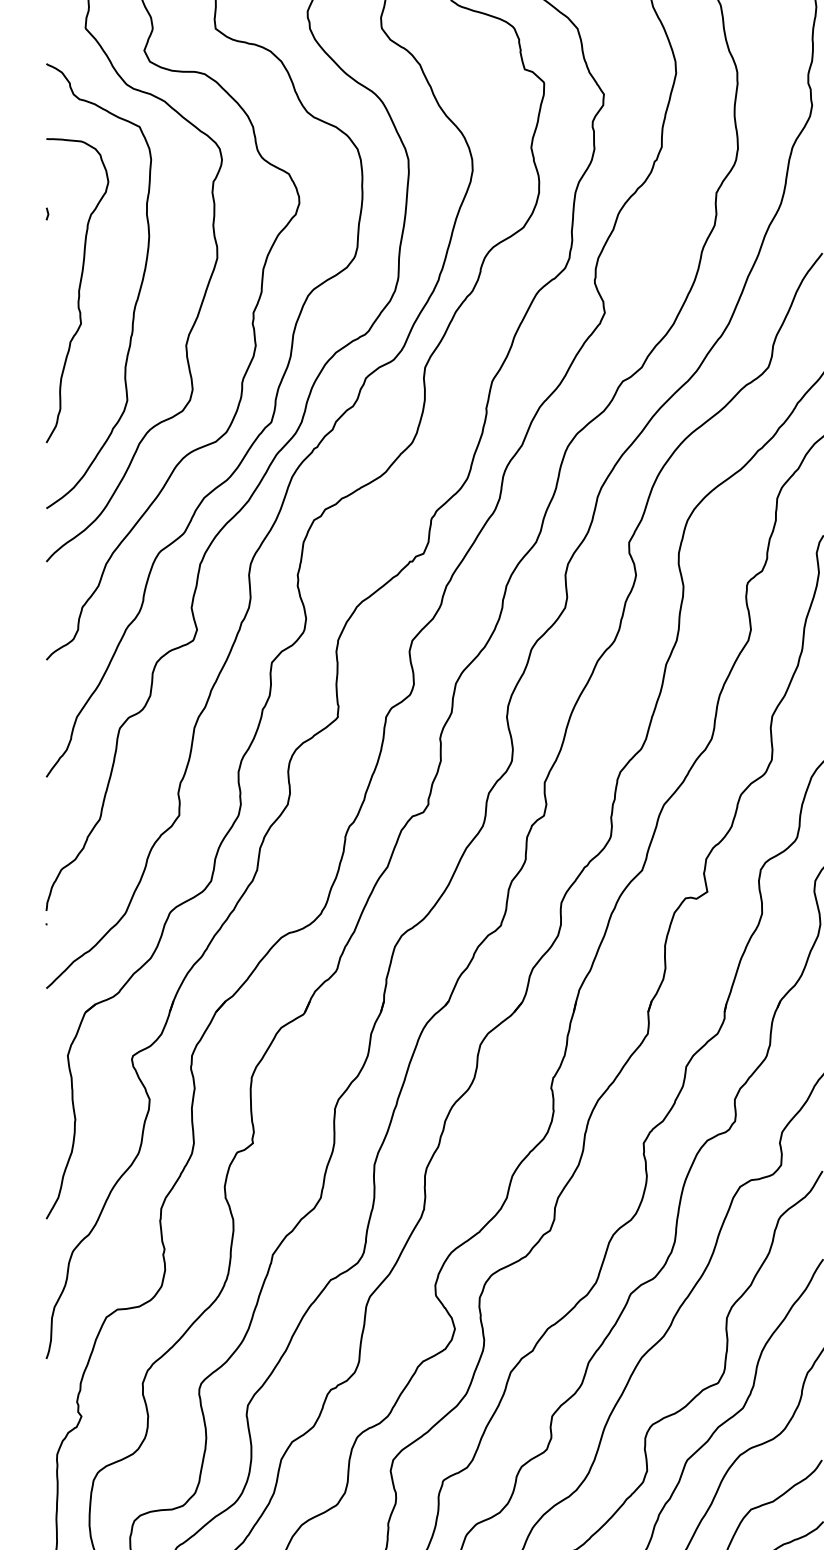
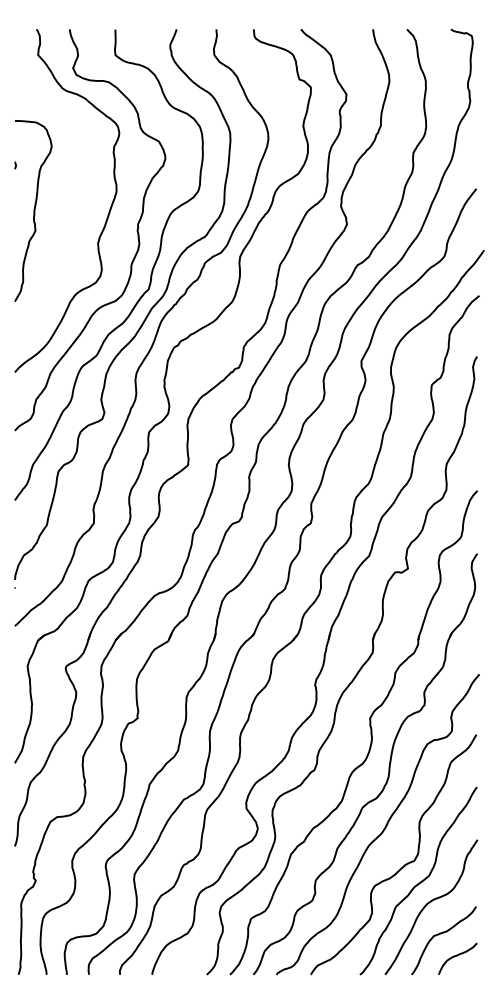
curve: (136, 296) -> (68, 214), removed

